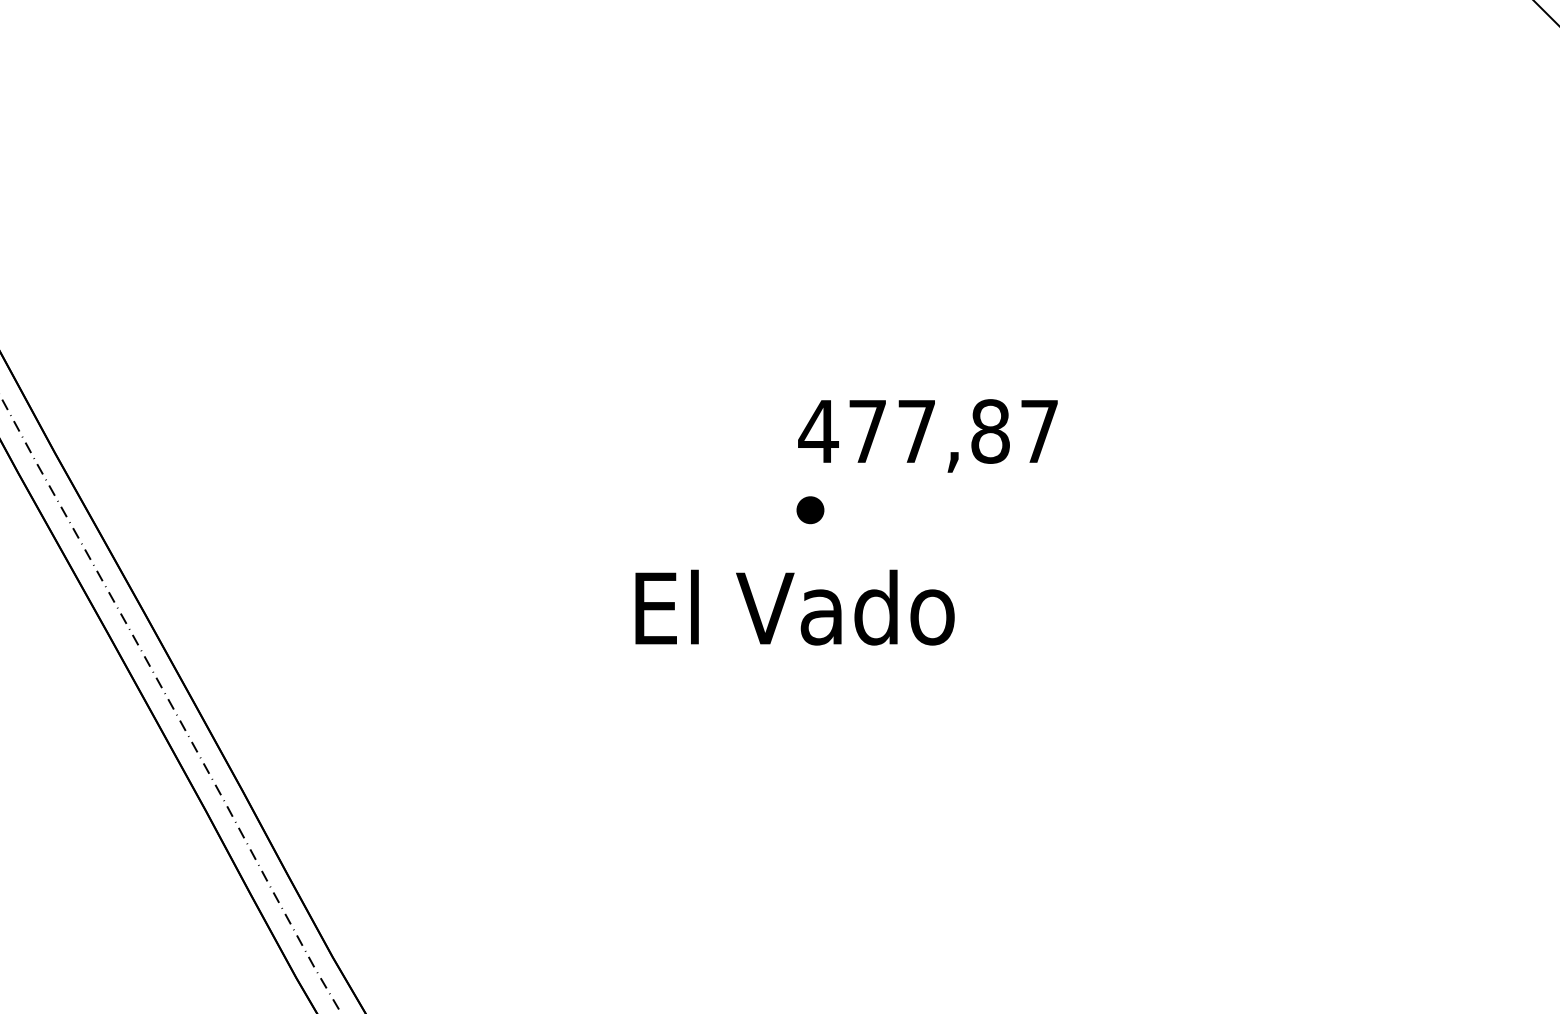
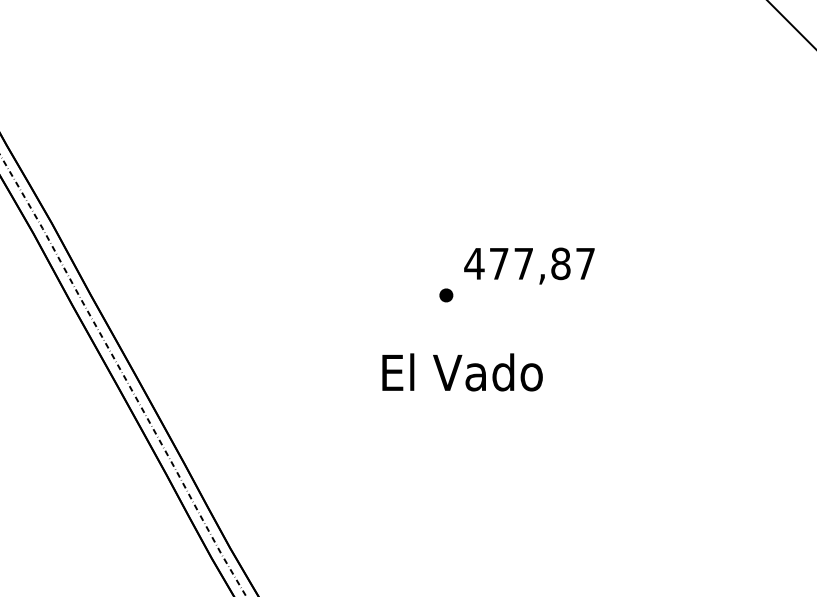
text: (928, 434) -> (529, 265), moved
part: (810, 510) -> (446, 295), moved

